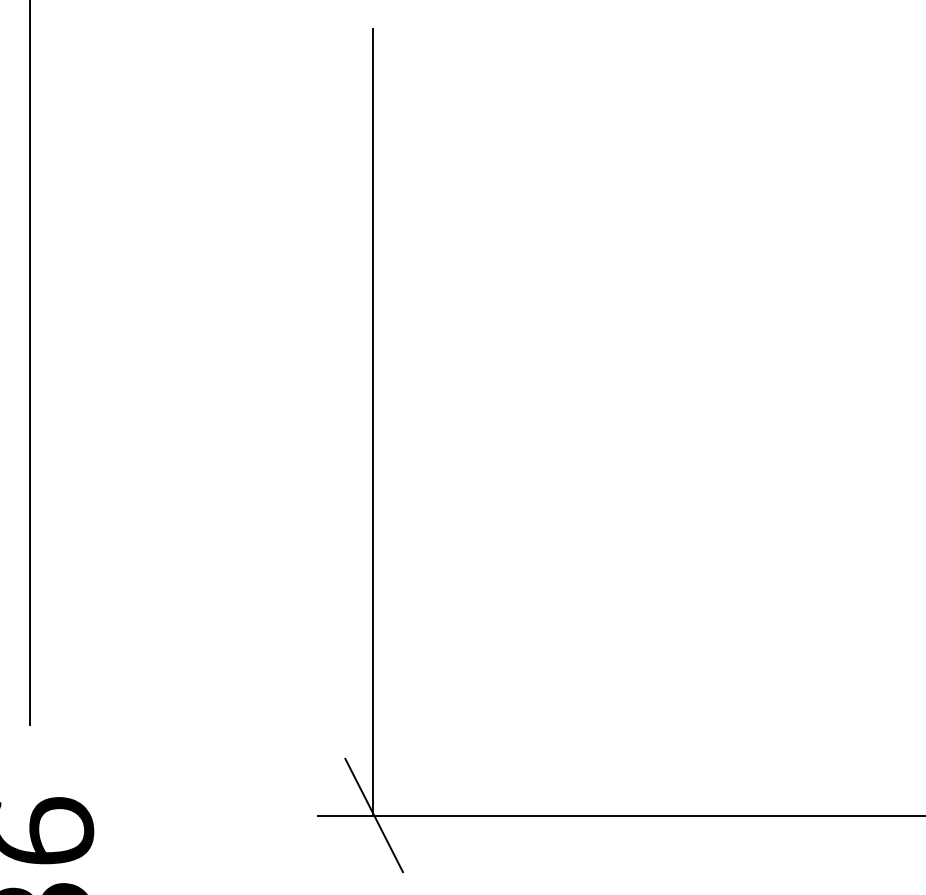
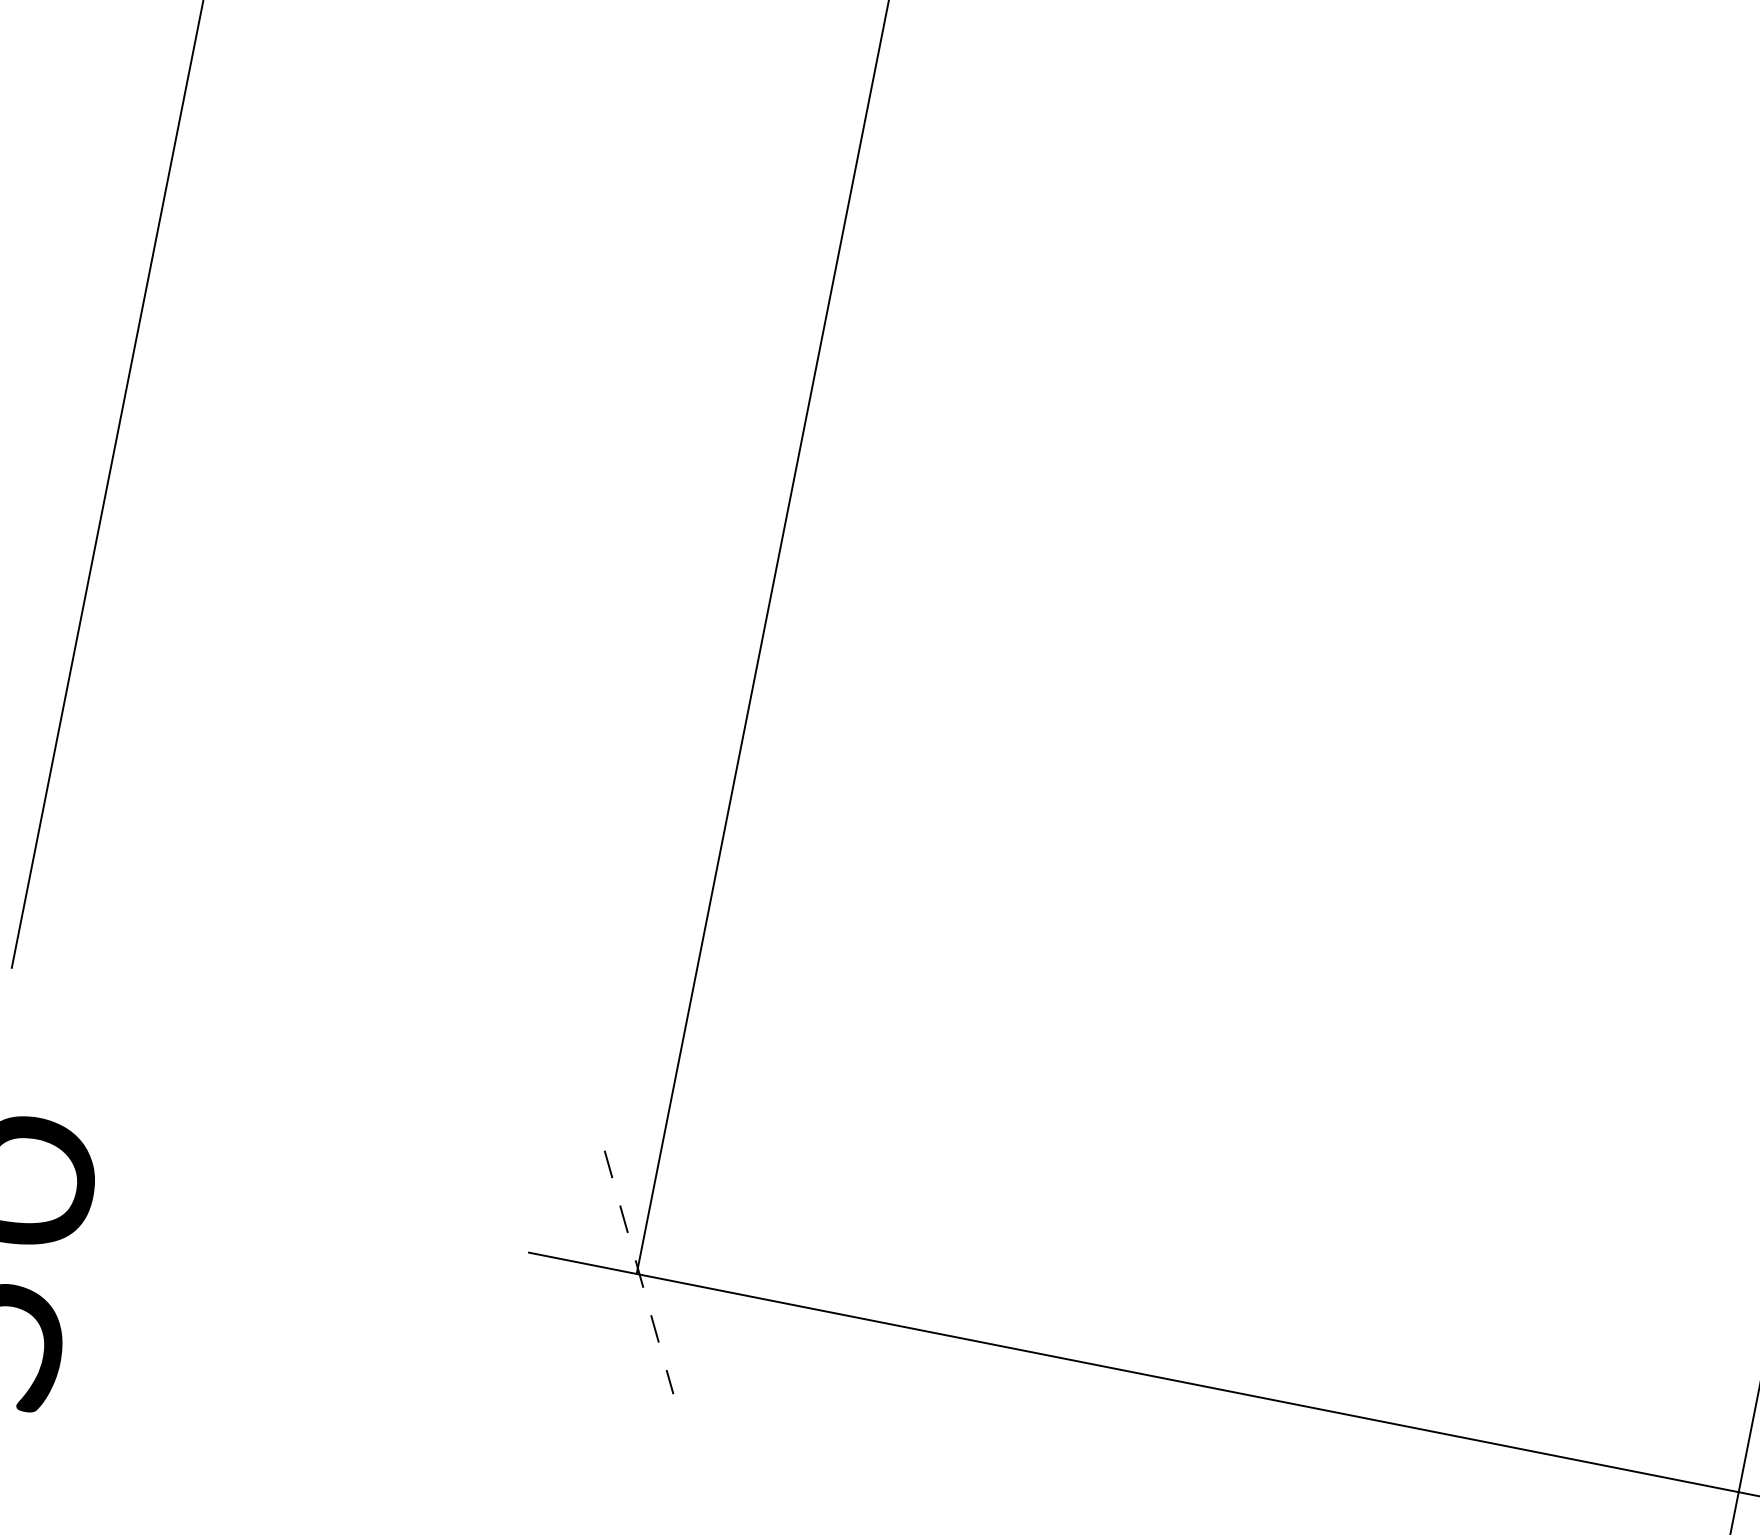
line: (374, 815) -> (639, 1272), solid -> dashed

